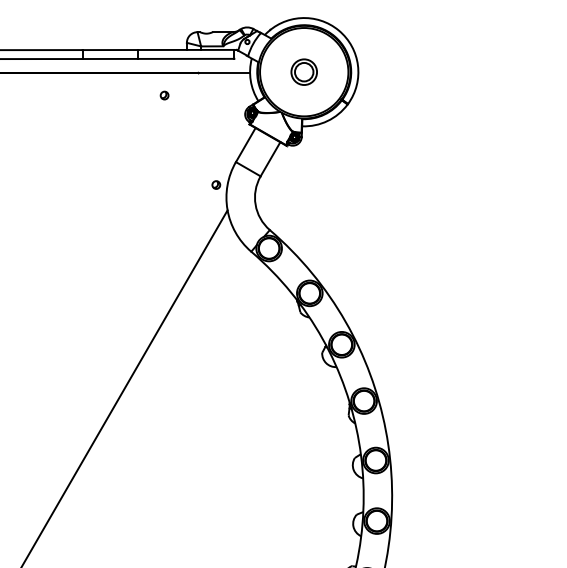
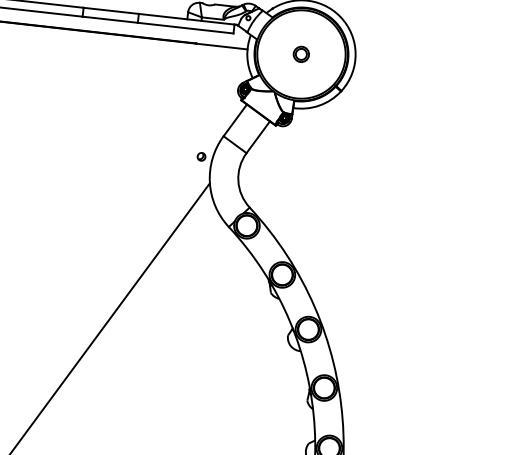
part: (303, 71) -> (300, 53), size x0.6
part: (164, 95) -> (160, 62), removed

